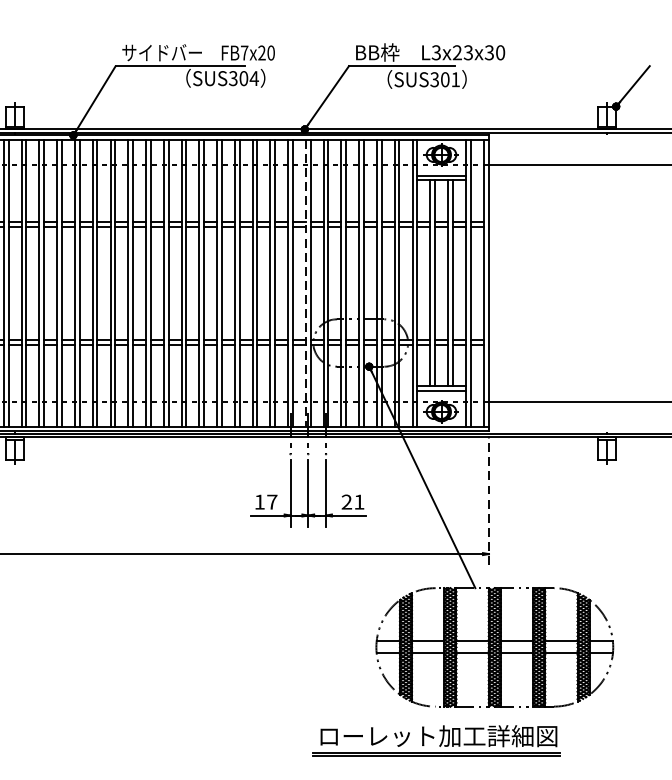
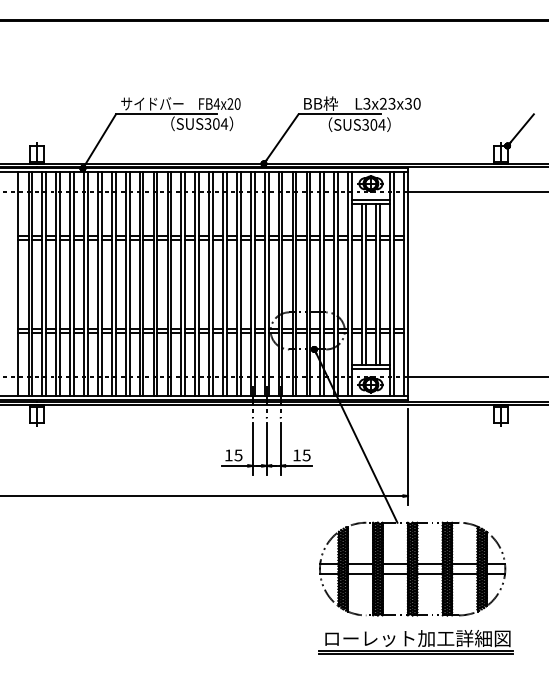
text: (244, 52) -> (216, 103), FB7x20 -> FB4x20
text: (455, 79) -> (381, 124), SUS301 -> SUS304
line: (305, 283) -> (264, 284), dashed -> solid
text: (272, 502) -> (238, 455), 17 -> 15
text: (352, 502) -> (301, 455), 21 -> 15
line: (489, 504) -> (408, 457), dashed -> solid
part: (435, 741) -> (415, 642), moved

